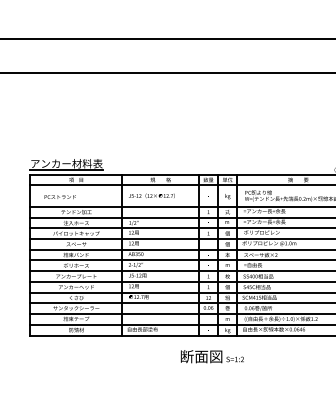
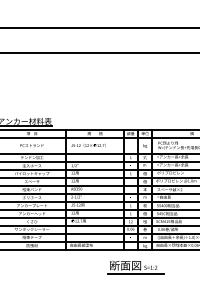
text: (59, 197) -> (31, 145), moved
line: (215, 368) -> (136, 274), added

